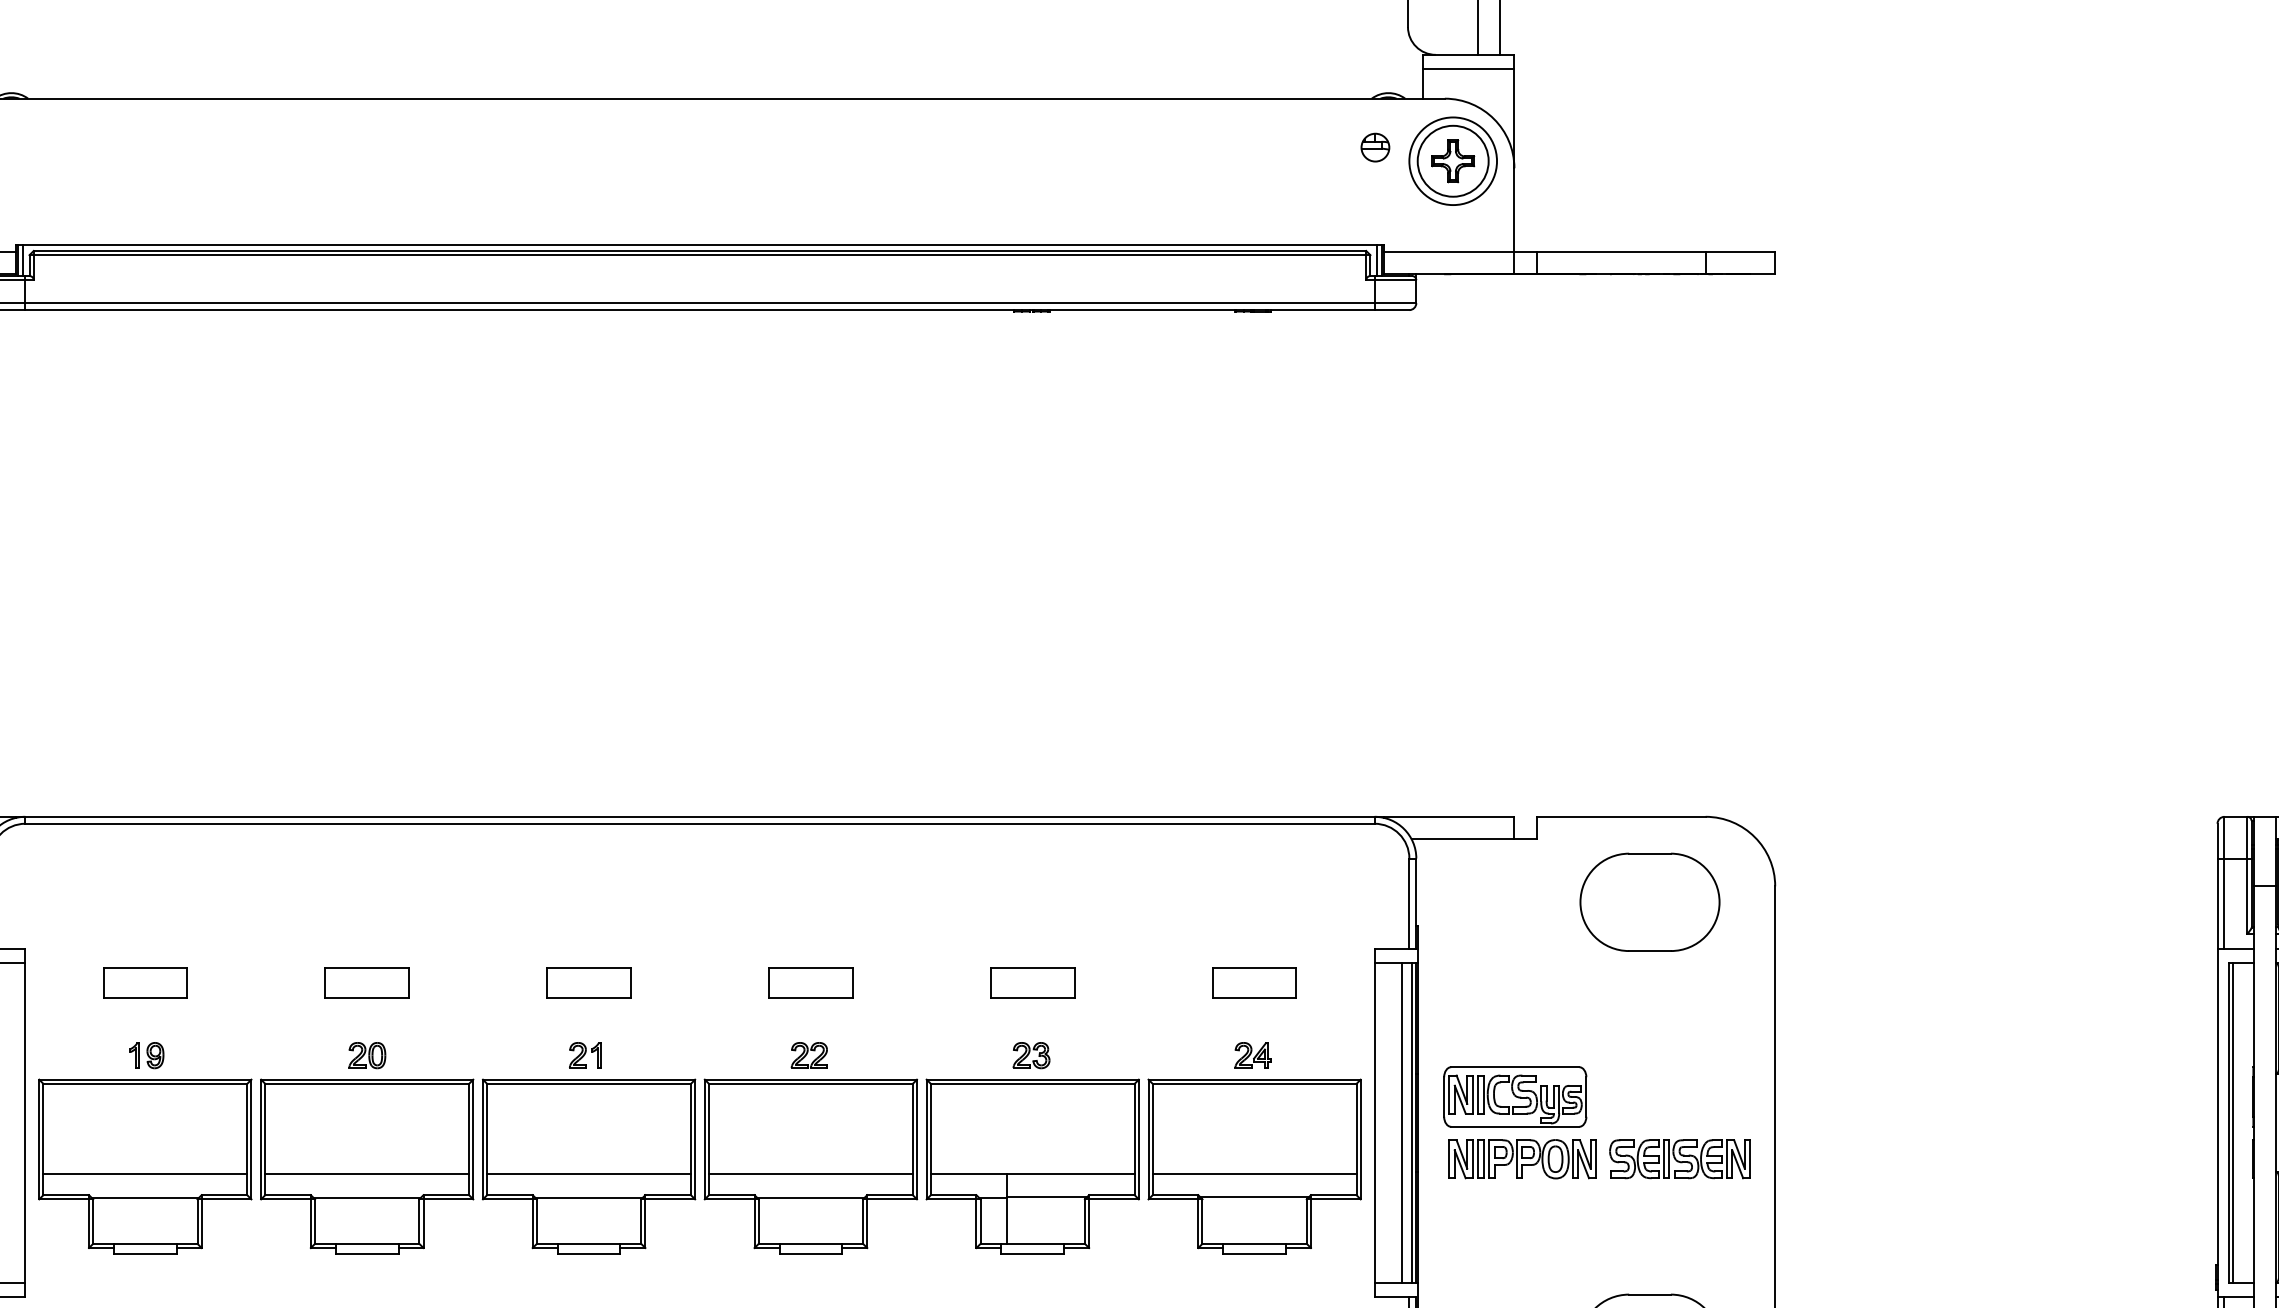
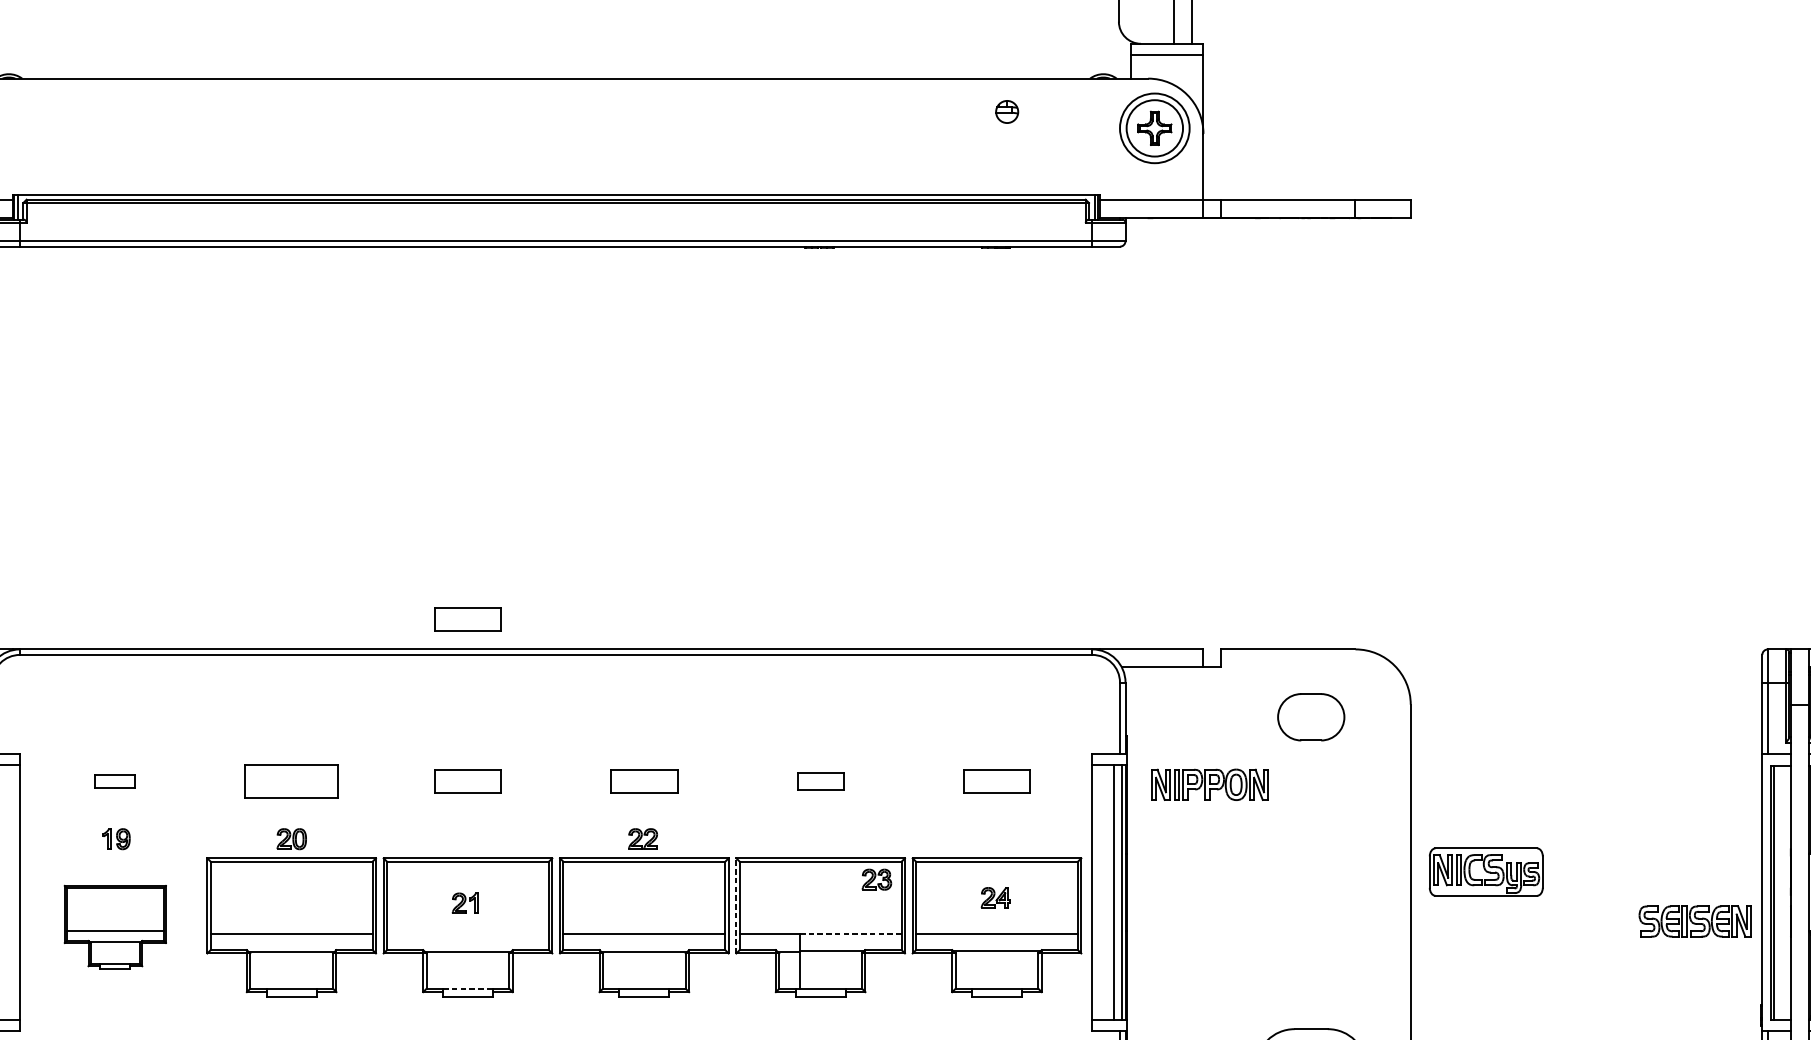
part: (1375, 147) -> (1007, 111), moved
part: (588, 778) -> (467, 618), added
part: (1649, 901) -> (1310, 716), size x0.6
part: (145, 982) -> (115, 781), size x0.6
part: (366, 982) -> (291, 781), size x1.4
part: (1032, 982) -> (820, 781), size x0.7
part: (585, 1055) -> (465, 903), moved
part: (1031, 1055) -> (876, 879), moved
part: (1252, 1055) -> (995, 897), moved
part: (1515, 1096) -> (1486, 871), moved
line: (926, 1139) -> (736, 905), solid -> dashed
part: (1522, 1159) -> (1209, 785), moved
part: (1679, 1159) -> (1694, 921), moved
part: (145, 1166) -> (115, 927), size x0.6
line: (588, 1174) -> (467, 933), removed
line: (1070, 1174) -> (850, 933), solid -> dashed
line: (589, 1243) -> (468, 988), solid -> dashed

